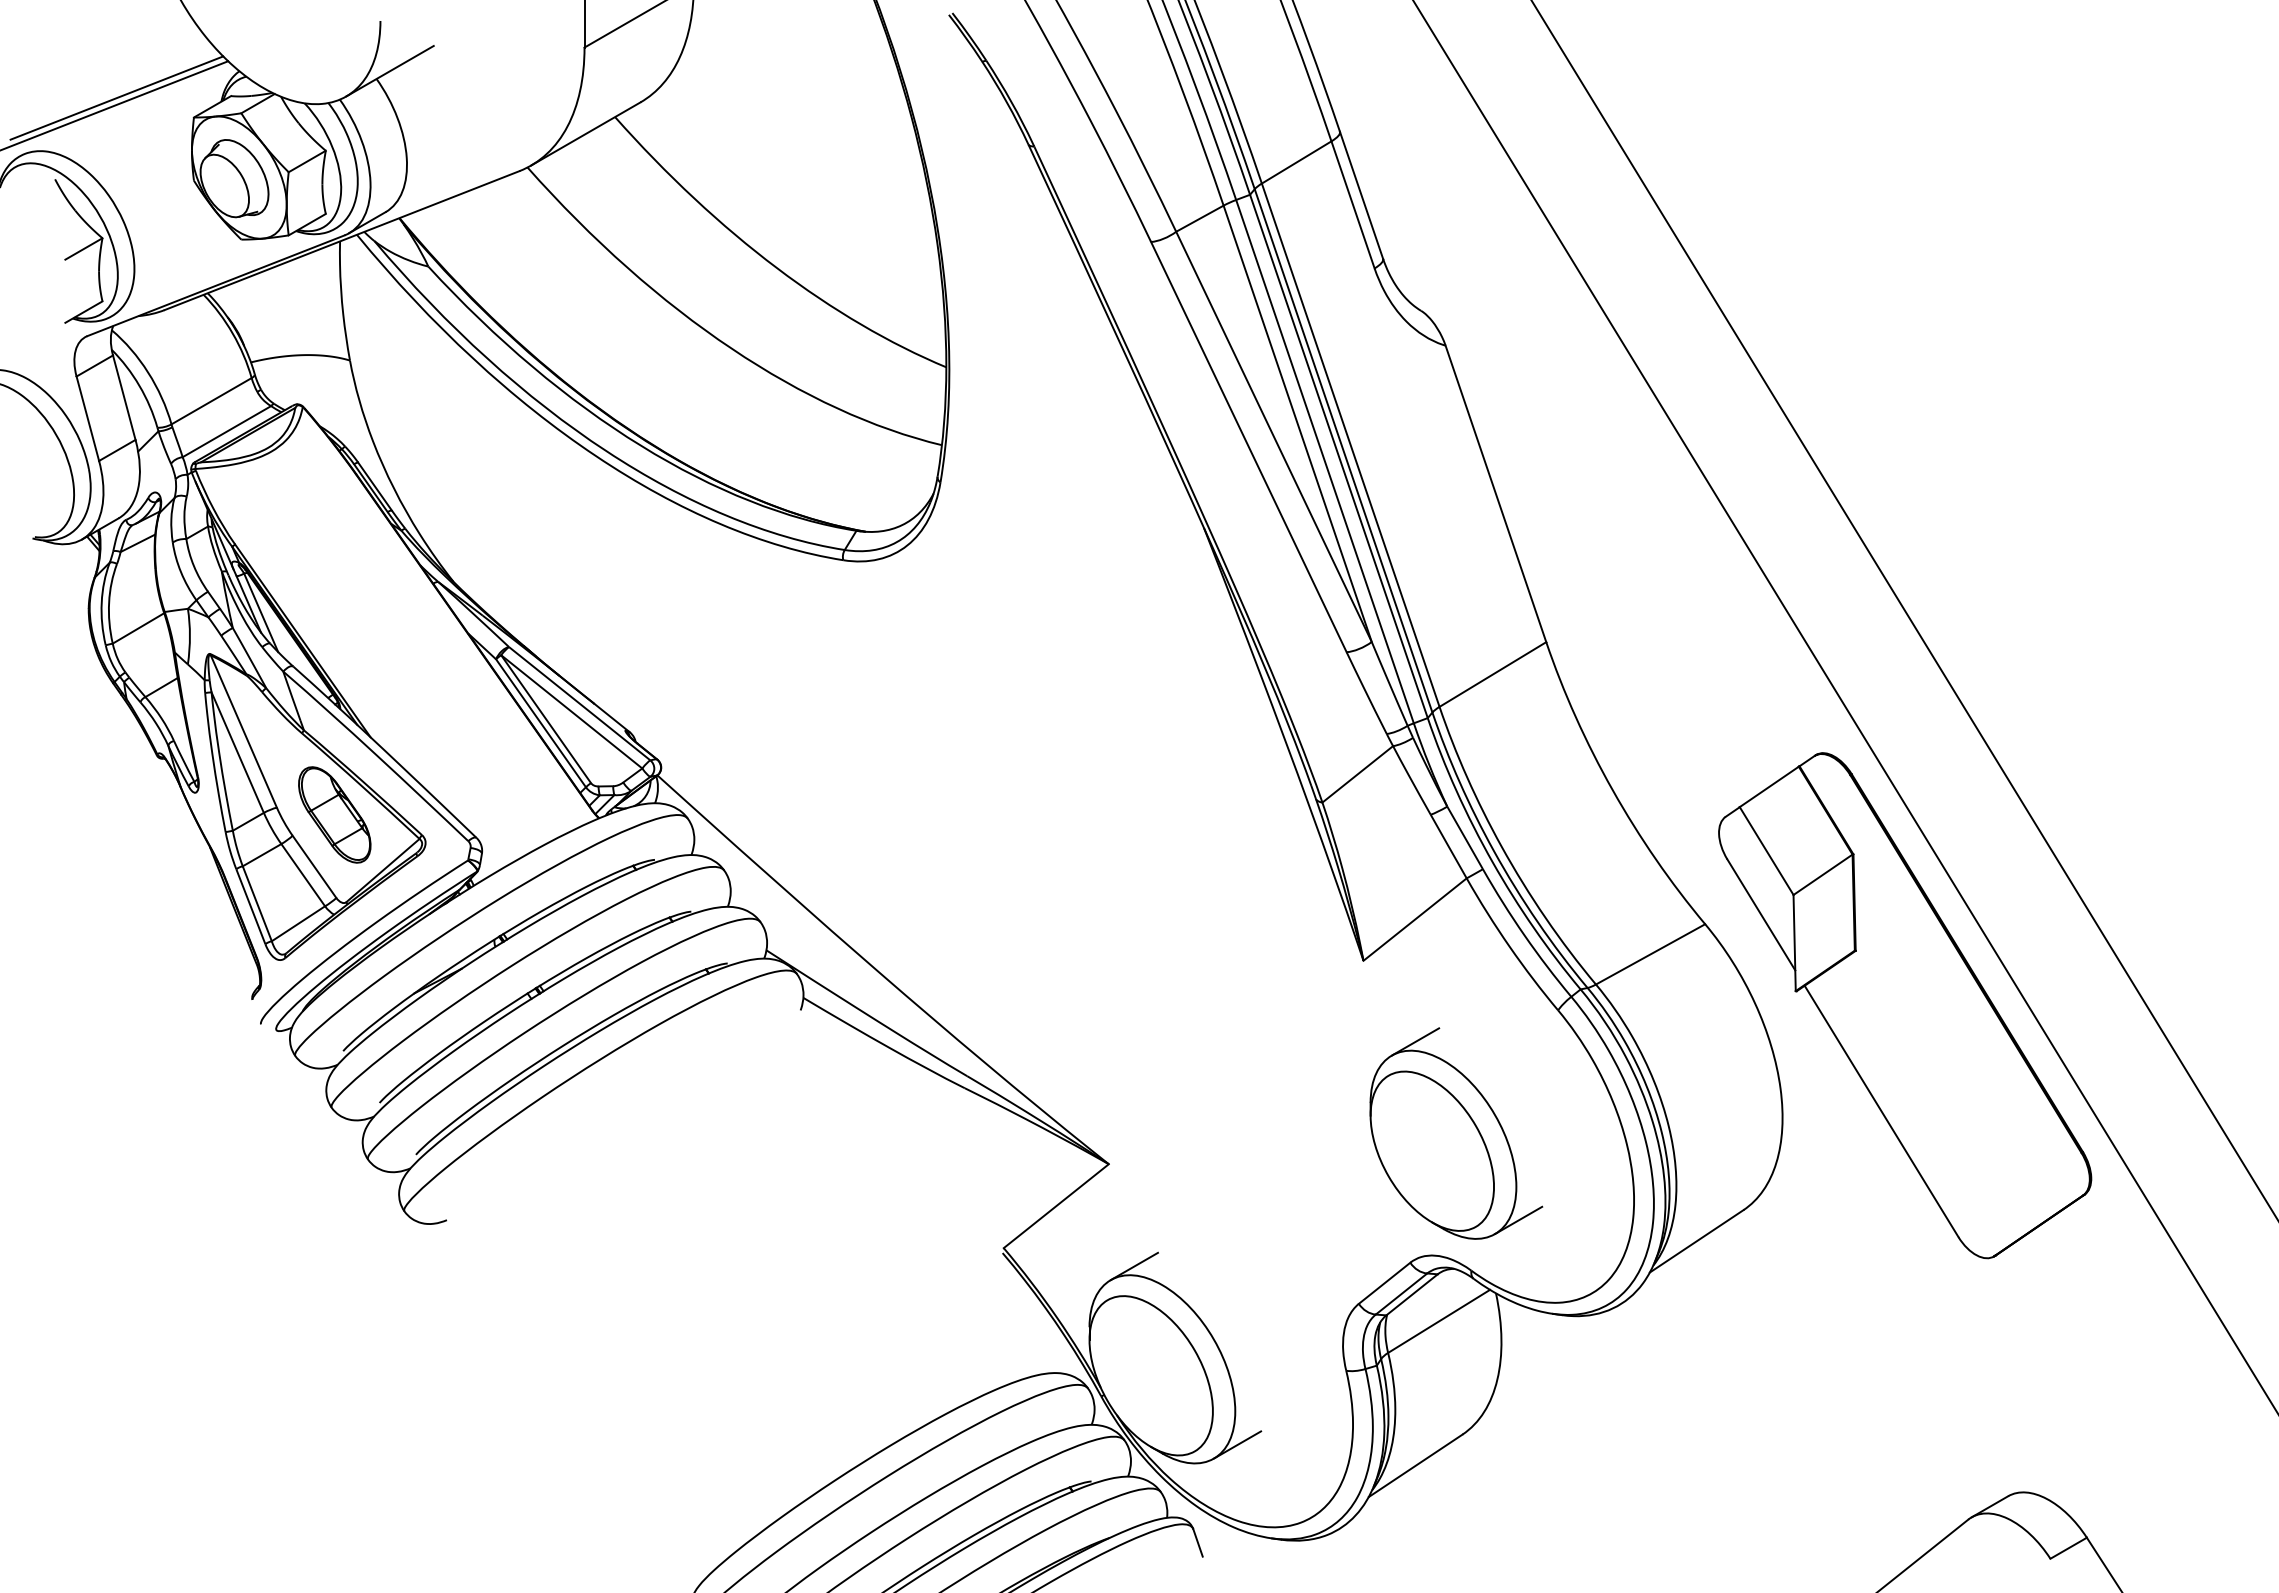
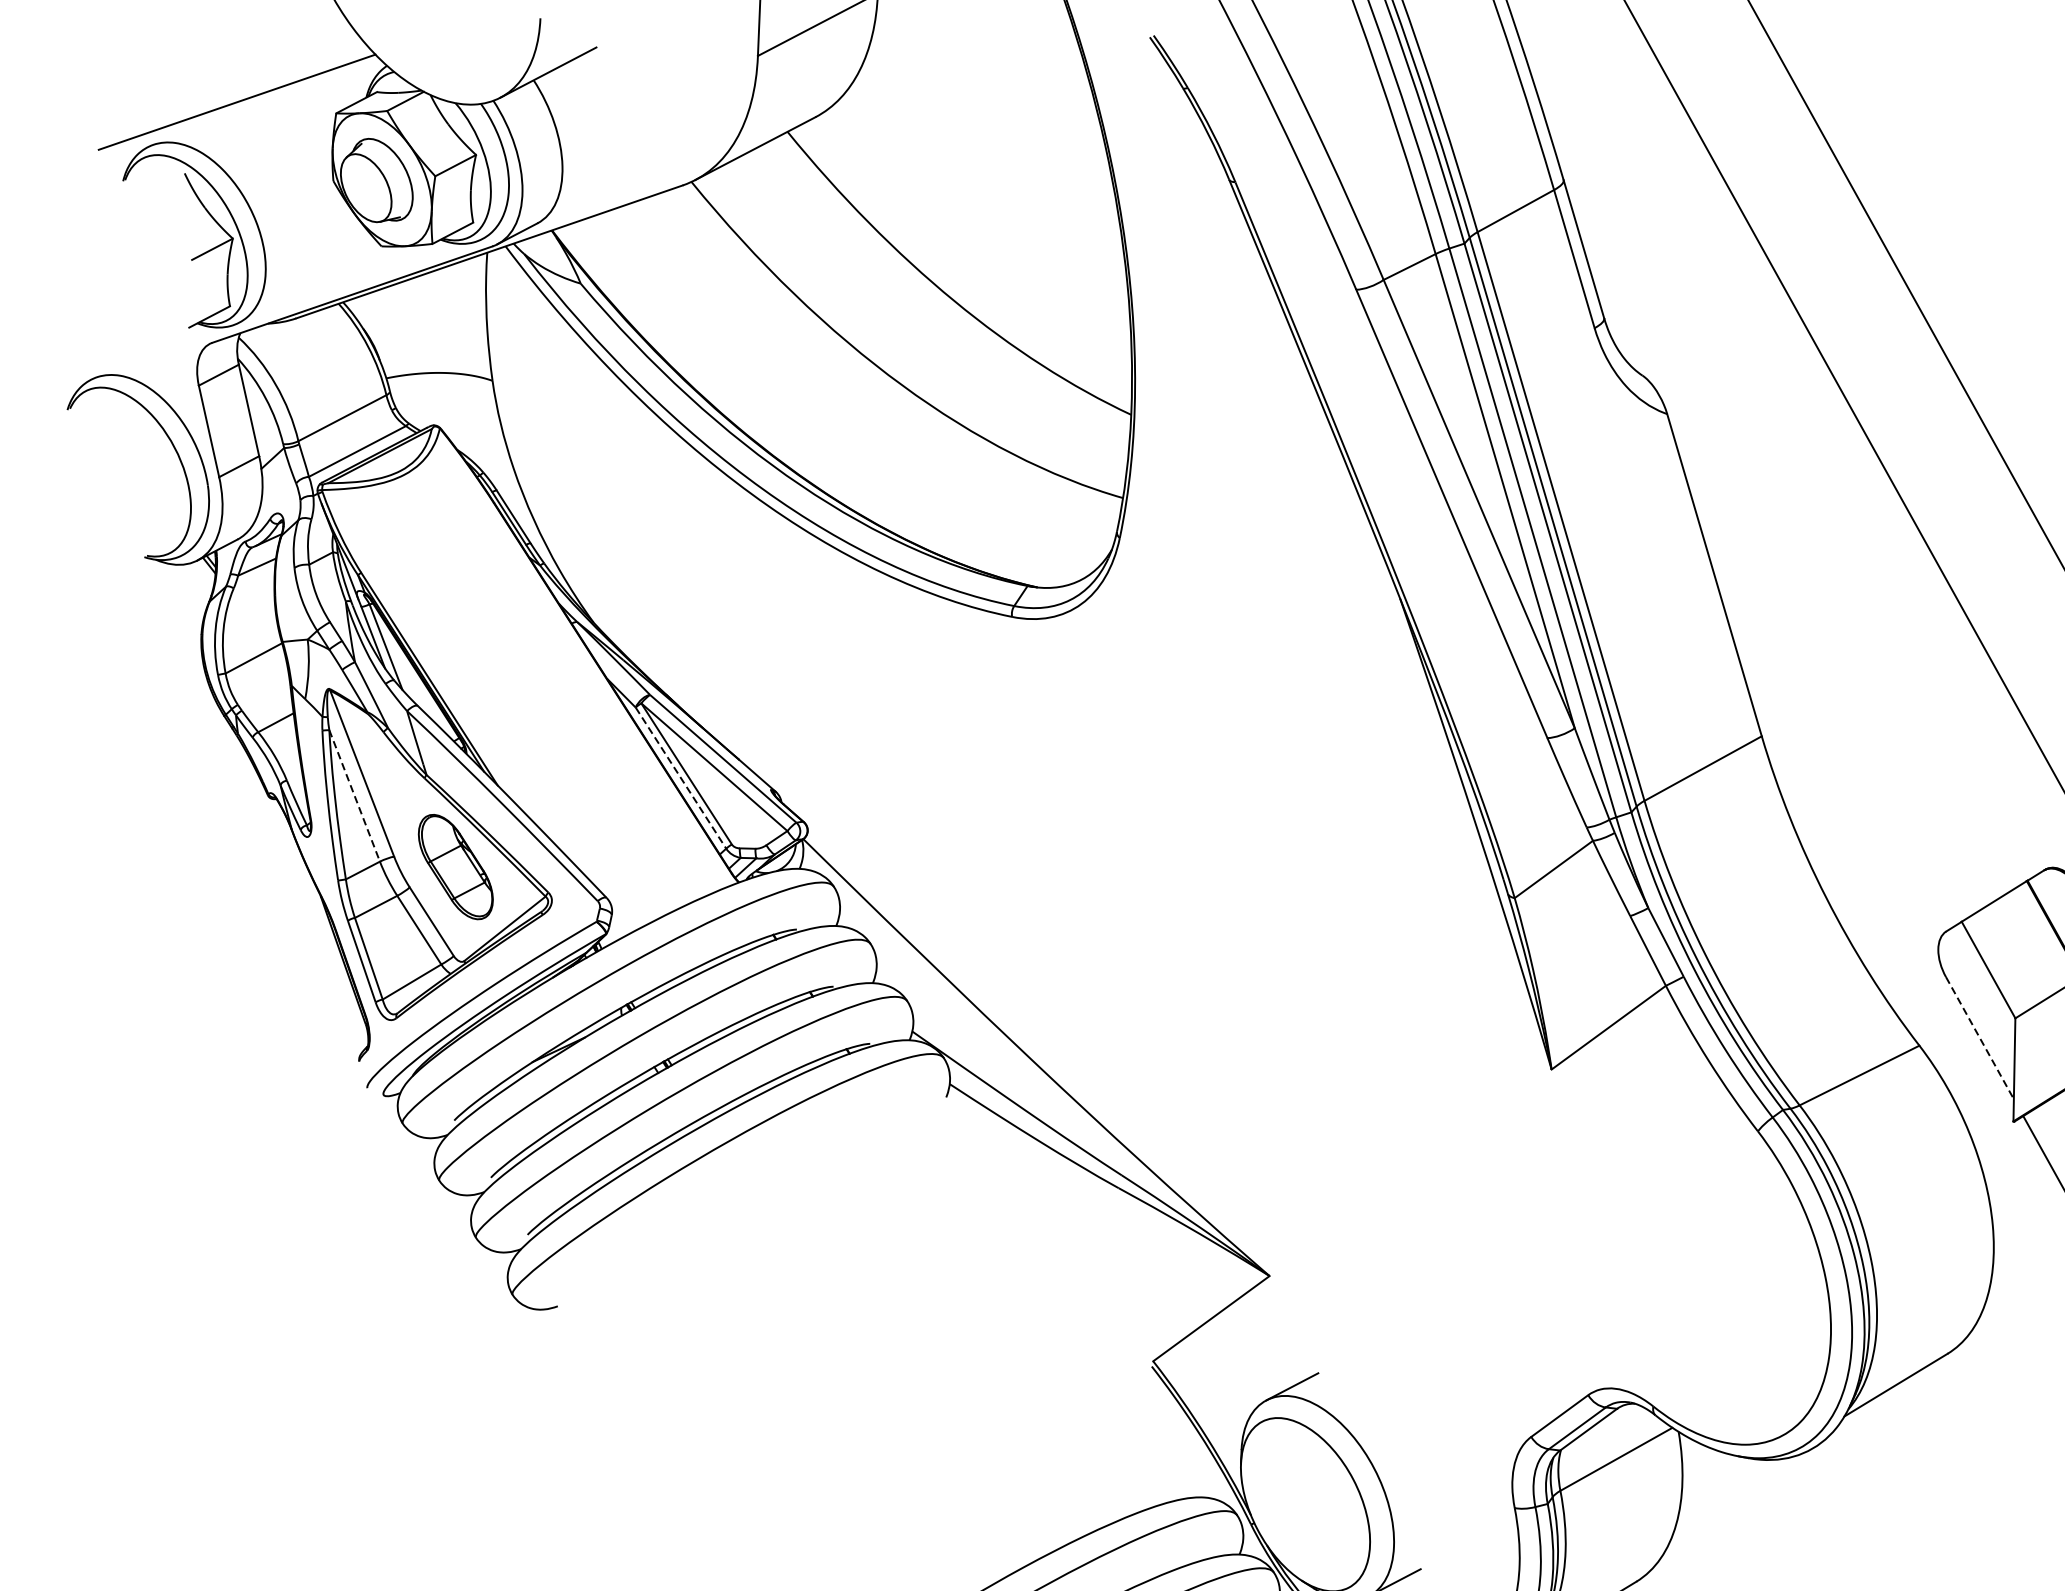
line: (116, 97) -> (254, 88), removed
line: (541, 723) -> (681, 778), solid -> dashed
line: (237, 752) -> (354, 795), solid -> dashed
line: (1761, 915) -> (1980, 1038), solid -> dashed
part: (1456, 1133) -> (1643, 1258), removed

